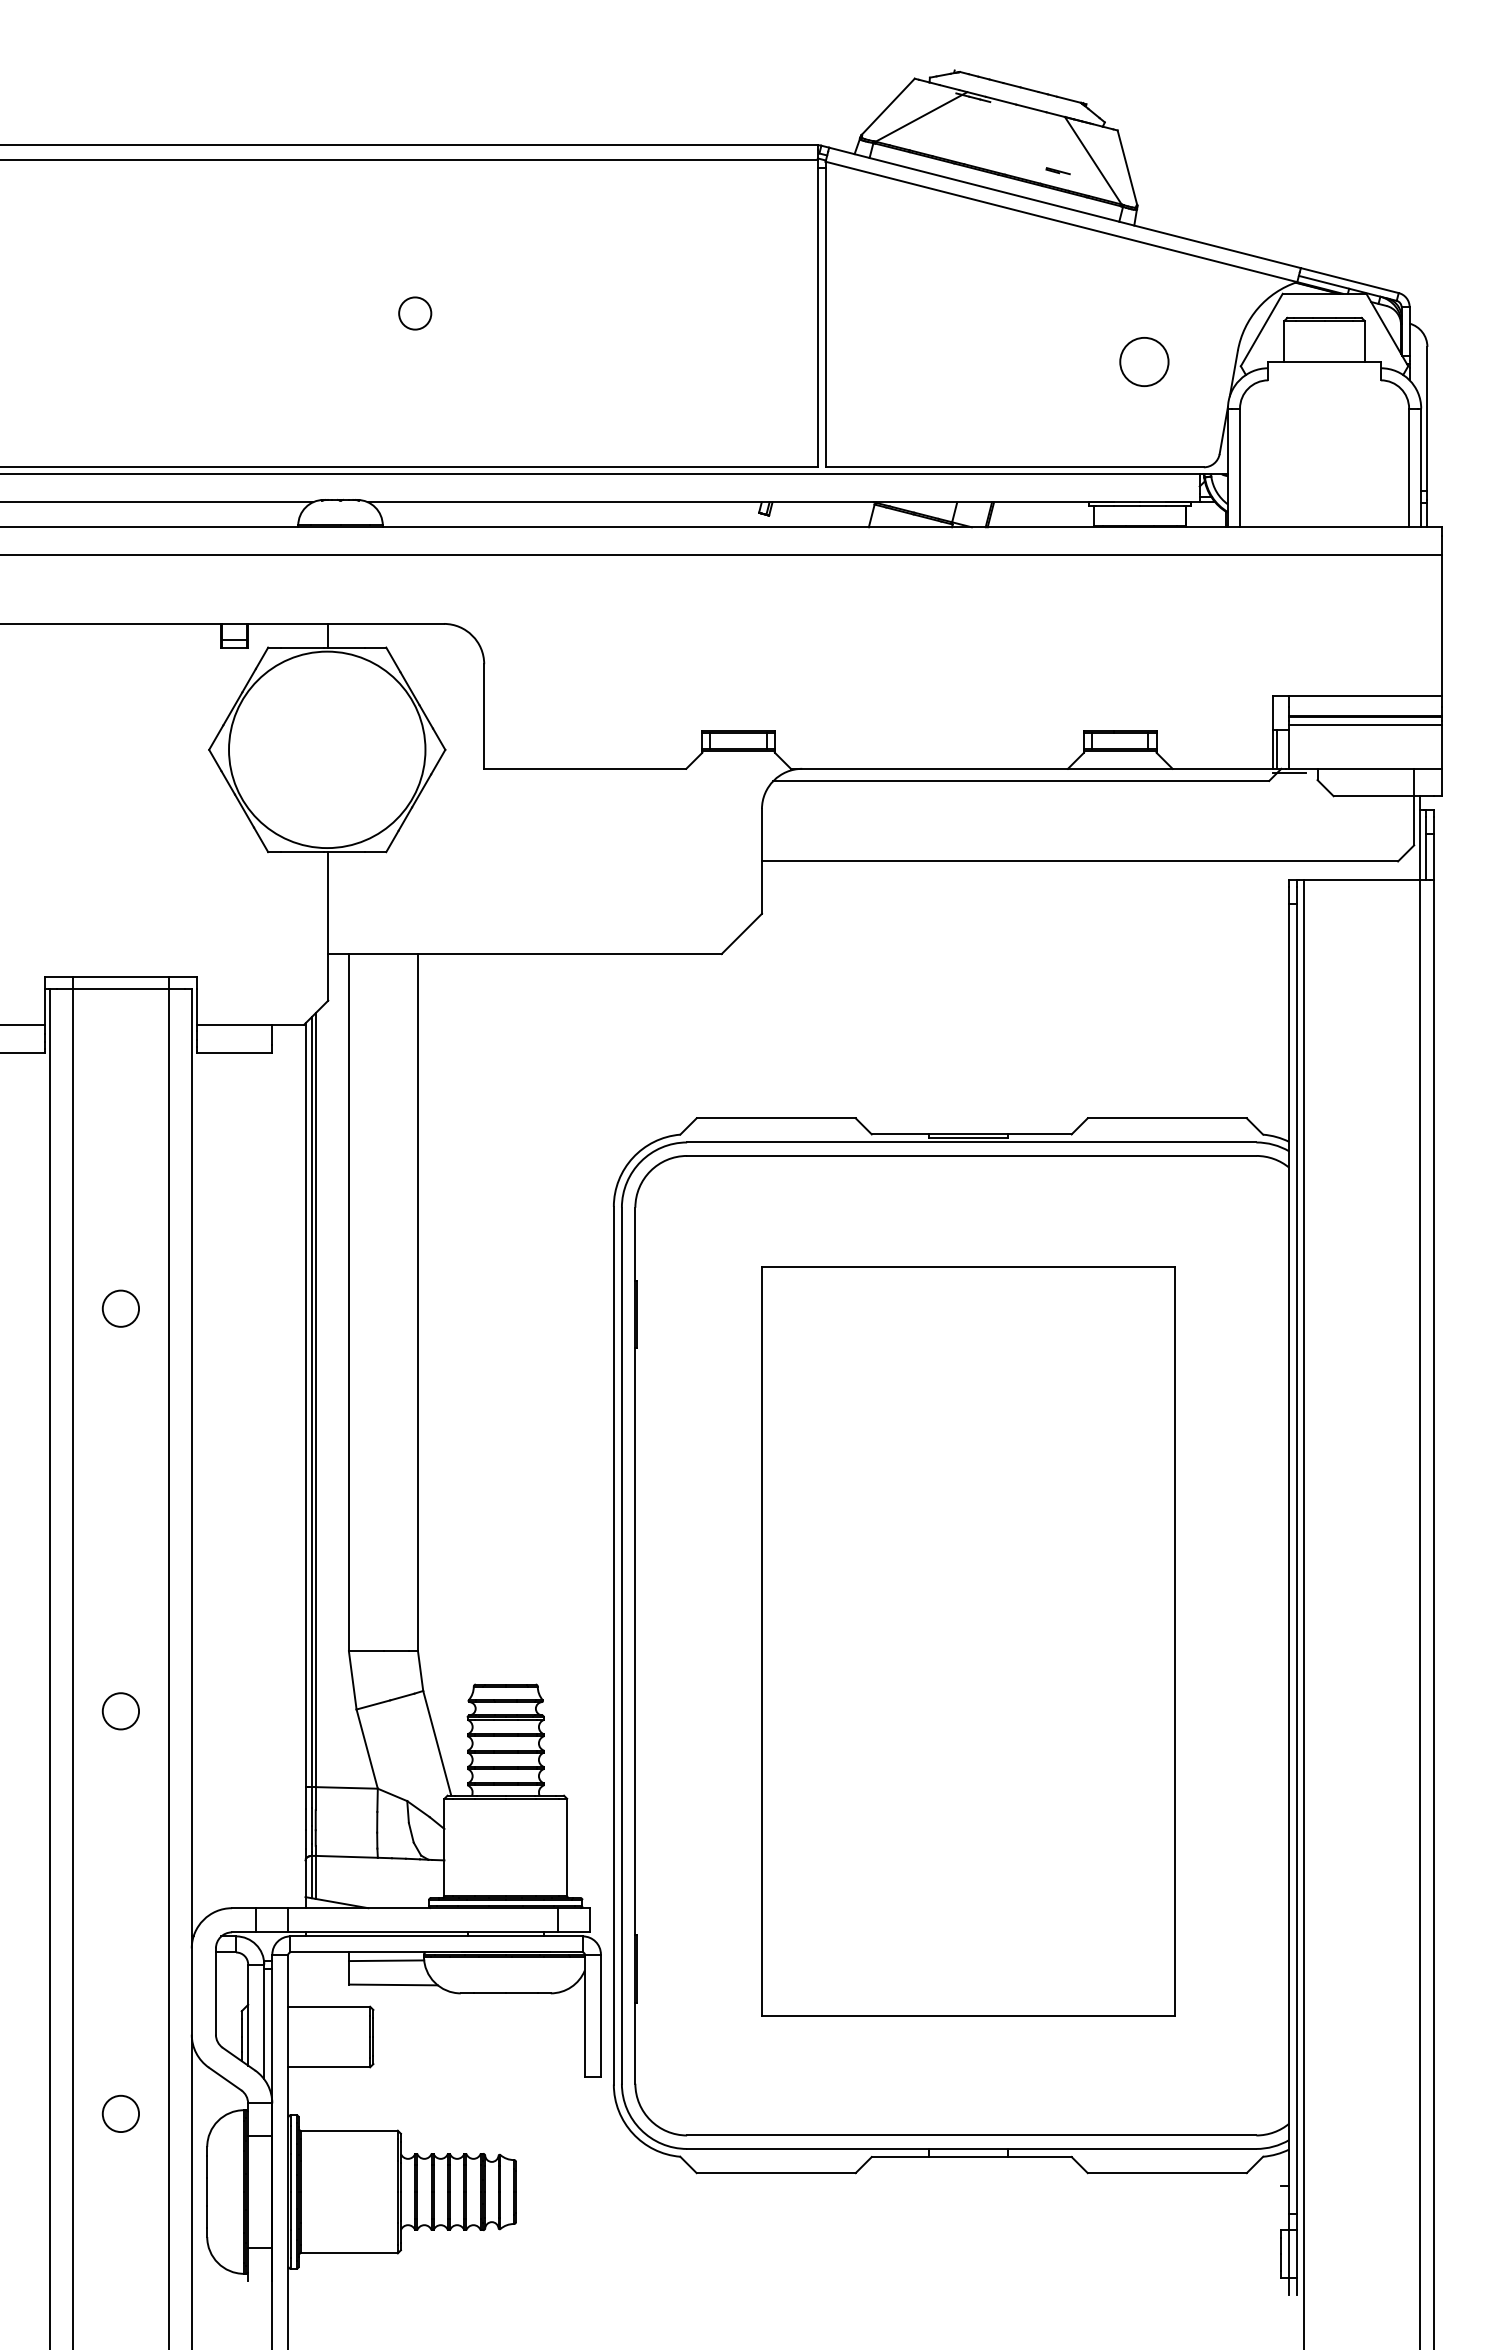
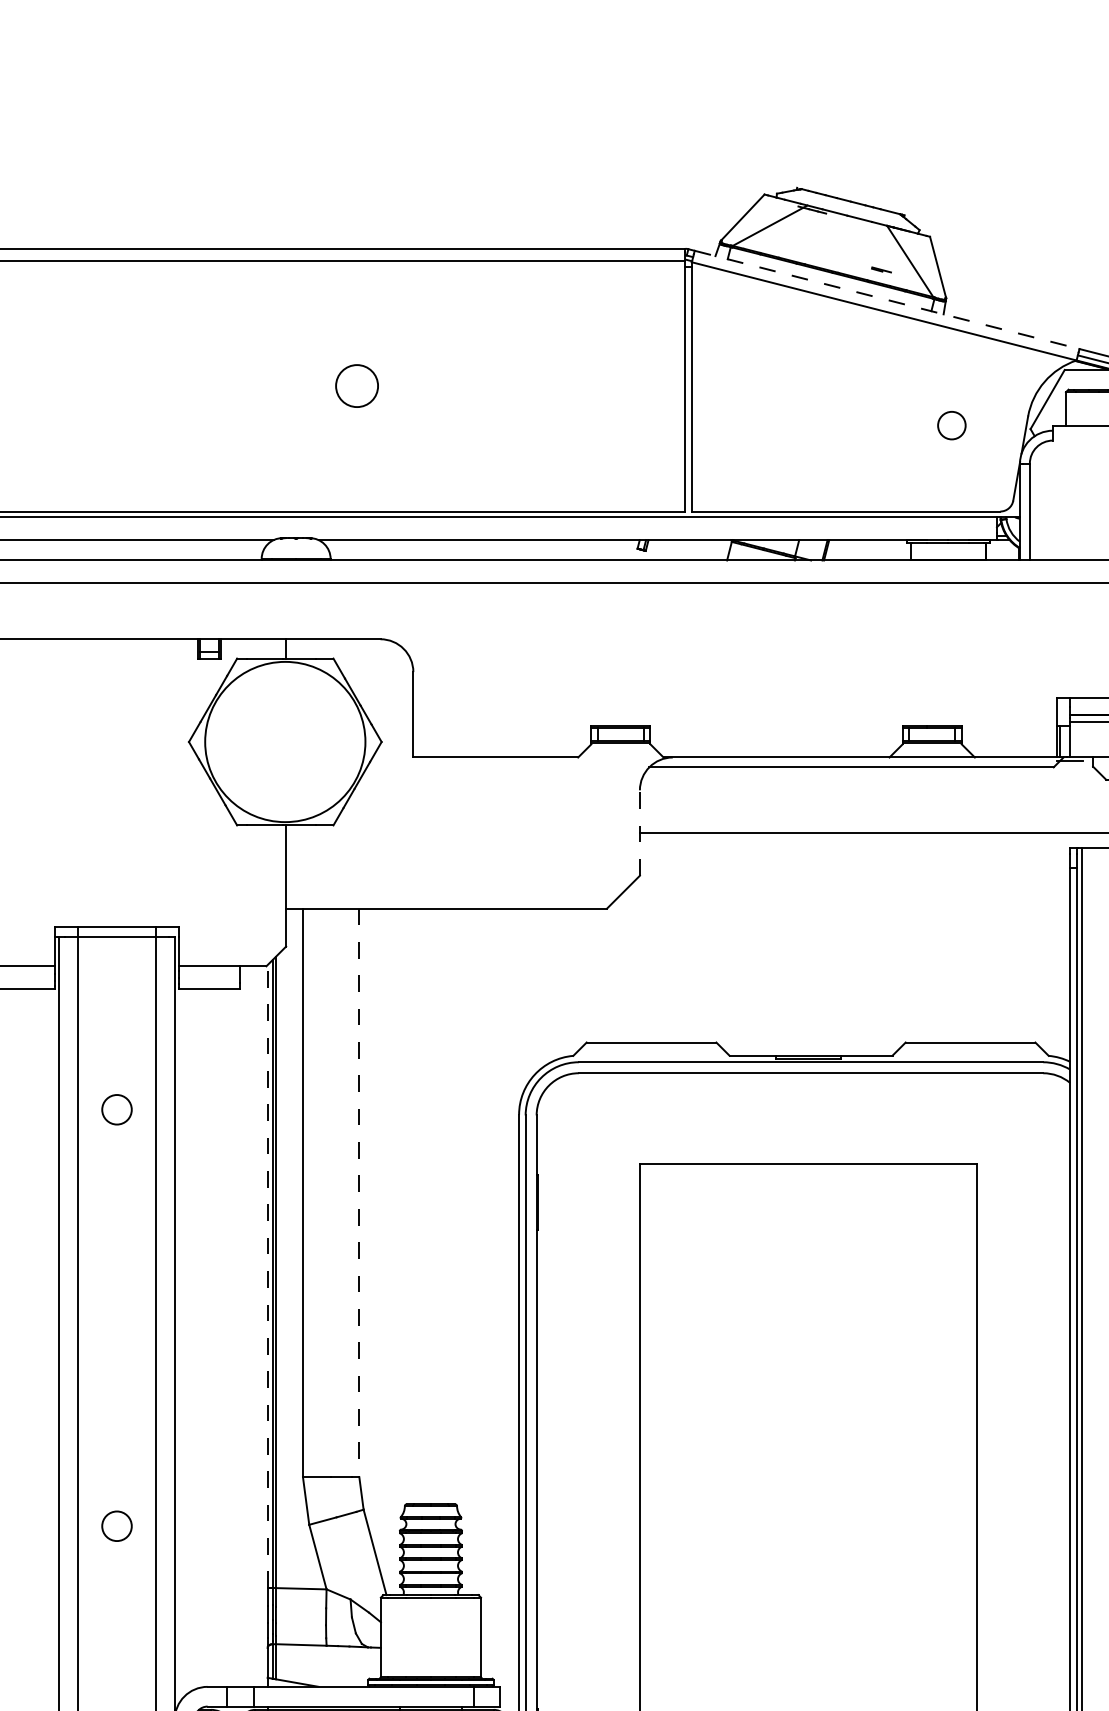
line: (1065, 208) -> (887, 300), solid -> dashed
circle: (415, 313) -> (357, 386), size x1.6
circle: (1144, 361) -> (951, 425), size x0.7
line: (761, 860) -> (639, 832), solid -> dashed
line: (418, 1302) -> (359, 1192), solid -> dashed
circle: (120, 1308) -> (116, 1109), moved
line: (305, 1405) -> (267, 1276), solid -> dashed

